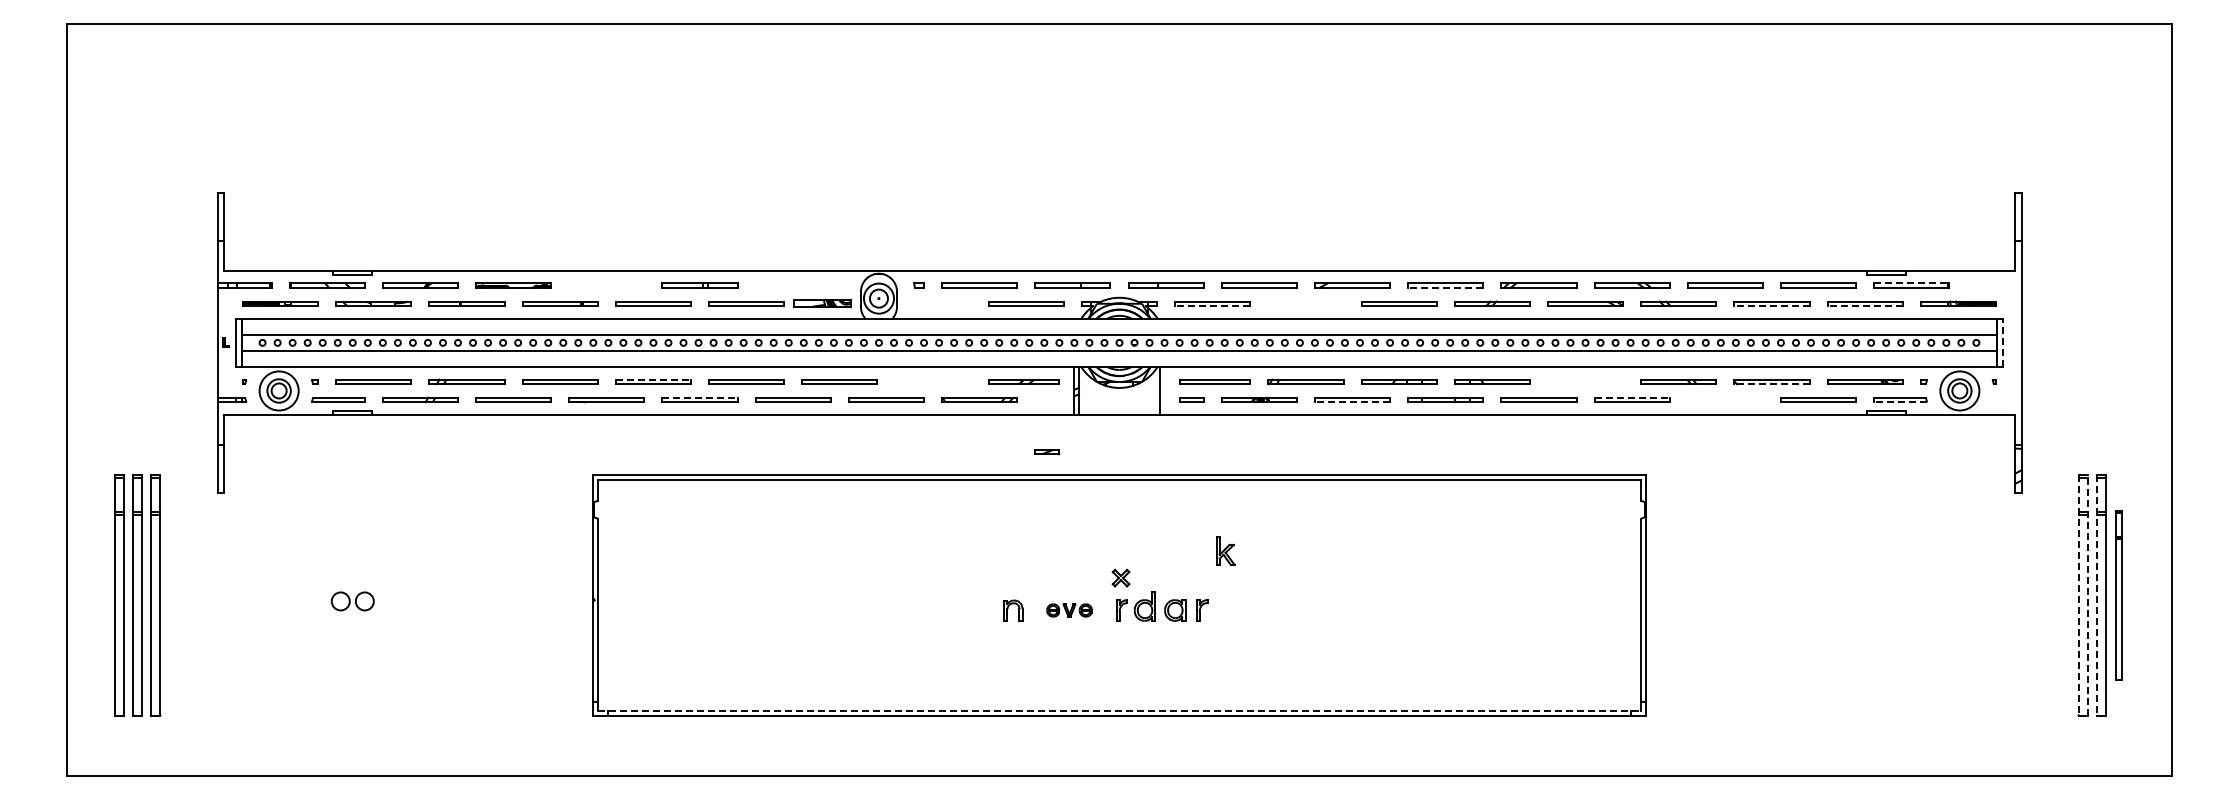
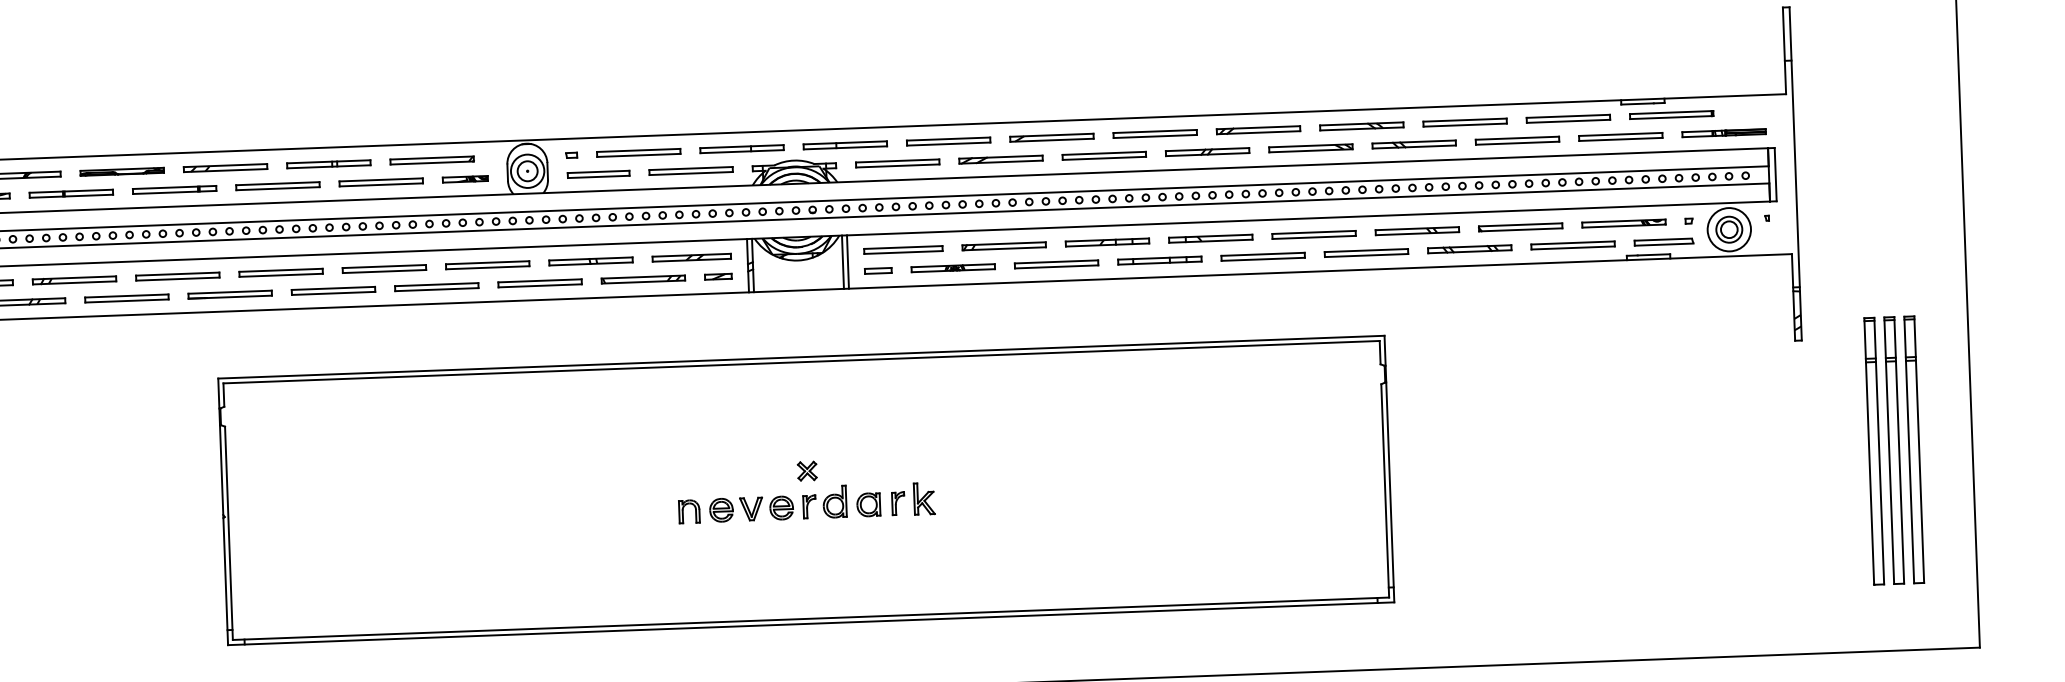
line: (1911, 283) -> (1671, 112), dashed -> solid
part: (606, 285) -> (225, 167), added
part: (793, 285) -> (432, 160), added
line: (1445, 288) -> (1155, 137), dashed -> solid
part: (942, 303) -> (598, 174), added
part: (1305, 303) -> (1000, 159), added
part: (822, 304) -> (465, 180), size x0.71
line: (1212, 306) -> (897, 166), dashed -> solid
line: (1771, 306) -> (1517, 143), dashed -> solid
line: (1865, 306) -> (1621, 139), dashed -> solid
line: (2003, 342) -> (1775, 174), dashed -> solid
line: (653, 379) -> (281, 270), dashed -> solid
part: (933, 381) -> (591, 260), added
part: (1585, 381) -> (1314, 234), added
line: (1771, 384) -> (1520, 230), dashed -> solid
line: (1164, 390) -> (847, 261), added
line: (700, 397) -> (333, 288), dashed -> solid
line: (1632, 397) -> (1366, 250), dashed -> solid
part: (1725, 399) -> (1469, 248), added
line: (1352, 402) -> (1056, 267), dashed -> solid
line: (1900, 402) -> (1664, 244), dashed -> solid
part: (1047, 452) -> (718, 277), moved
part: (1225, 550) -> (924, 498), moved
line: (2087, 594) -> (1879, 450), dashed -> solid
line: (2078, 595) -> (1869, 451), dashed -> solid
line: (2096, 595) -> (1889, 450), dashed -> solid
part: (2119, 595) -> (1914, 449), size x1.43
part: (1069, 610) -> (751, 509), size x1.67
line: (1119, 711) -> (811, 619), dashed -> solid

